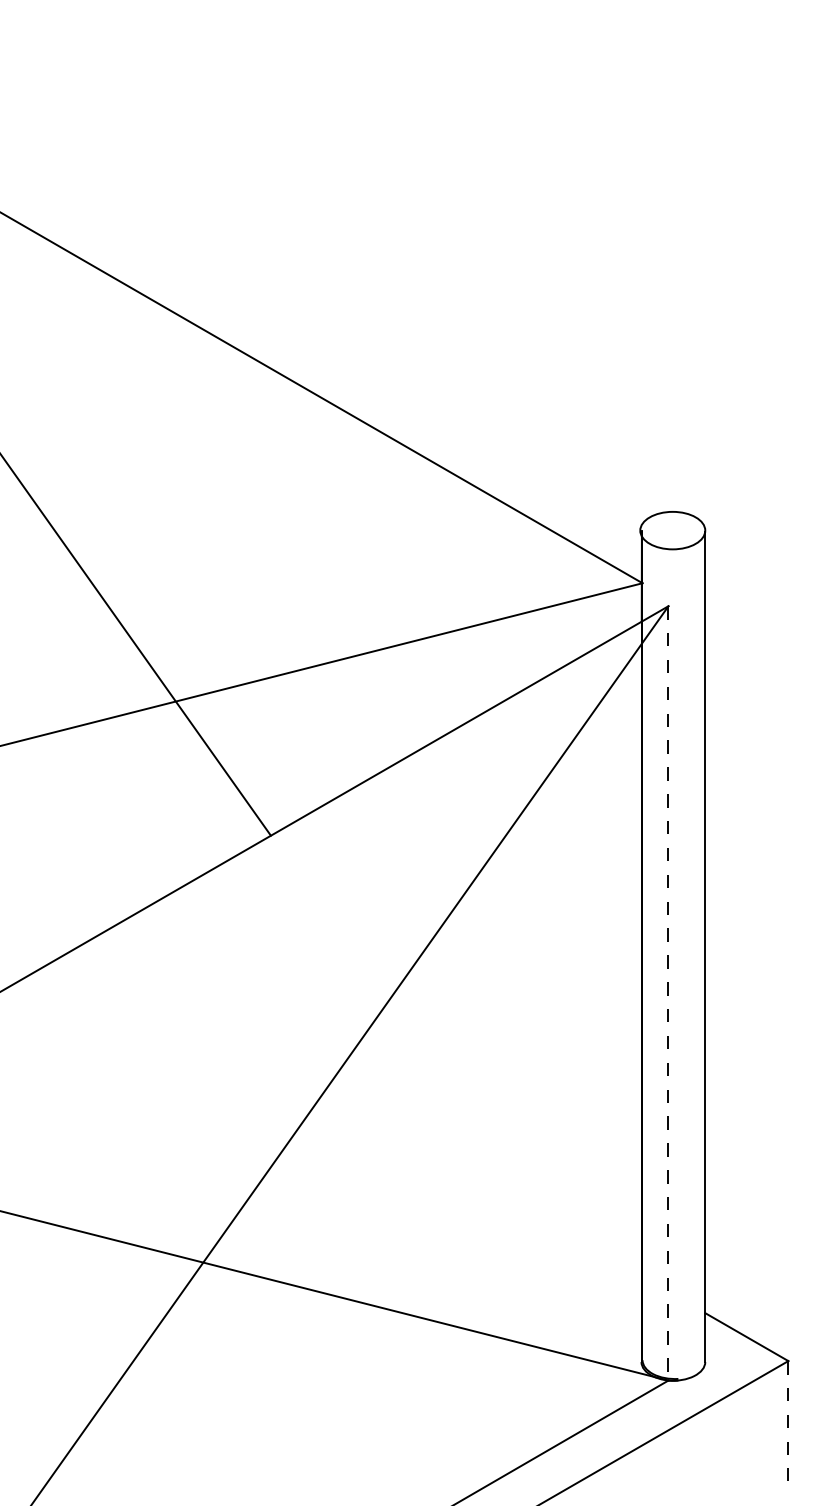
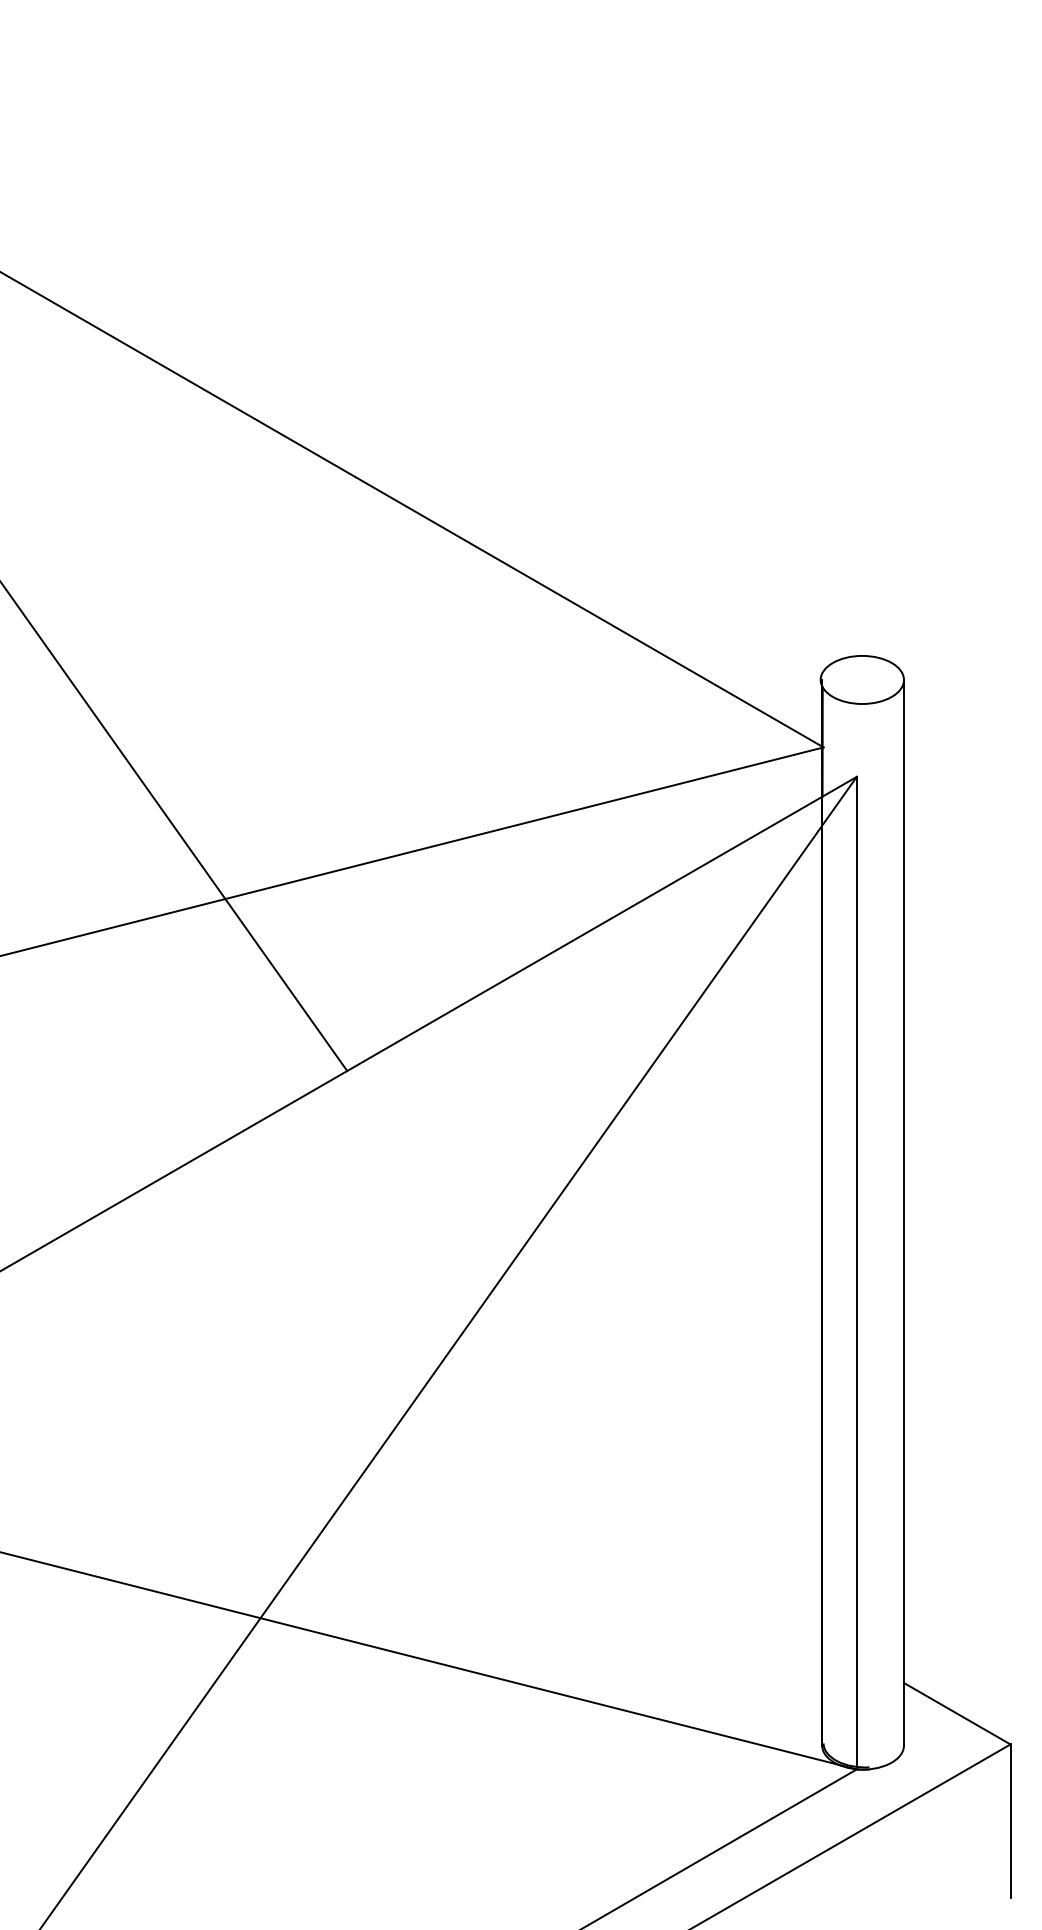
line: (668, 993) -> (856, 1273), dashed -> solid
line: (788, 1420) -> (1010, 1820), dashed -> solid

